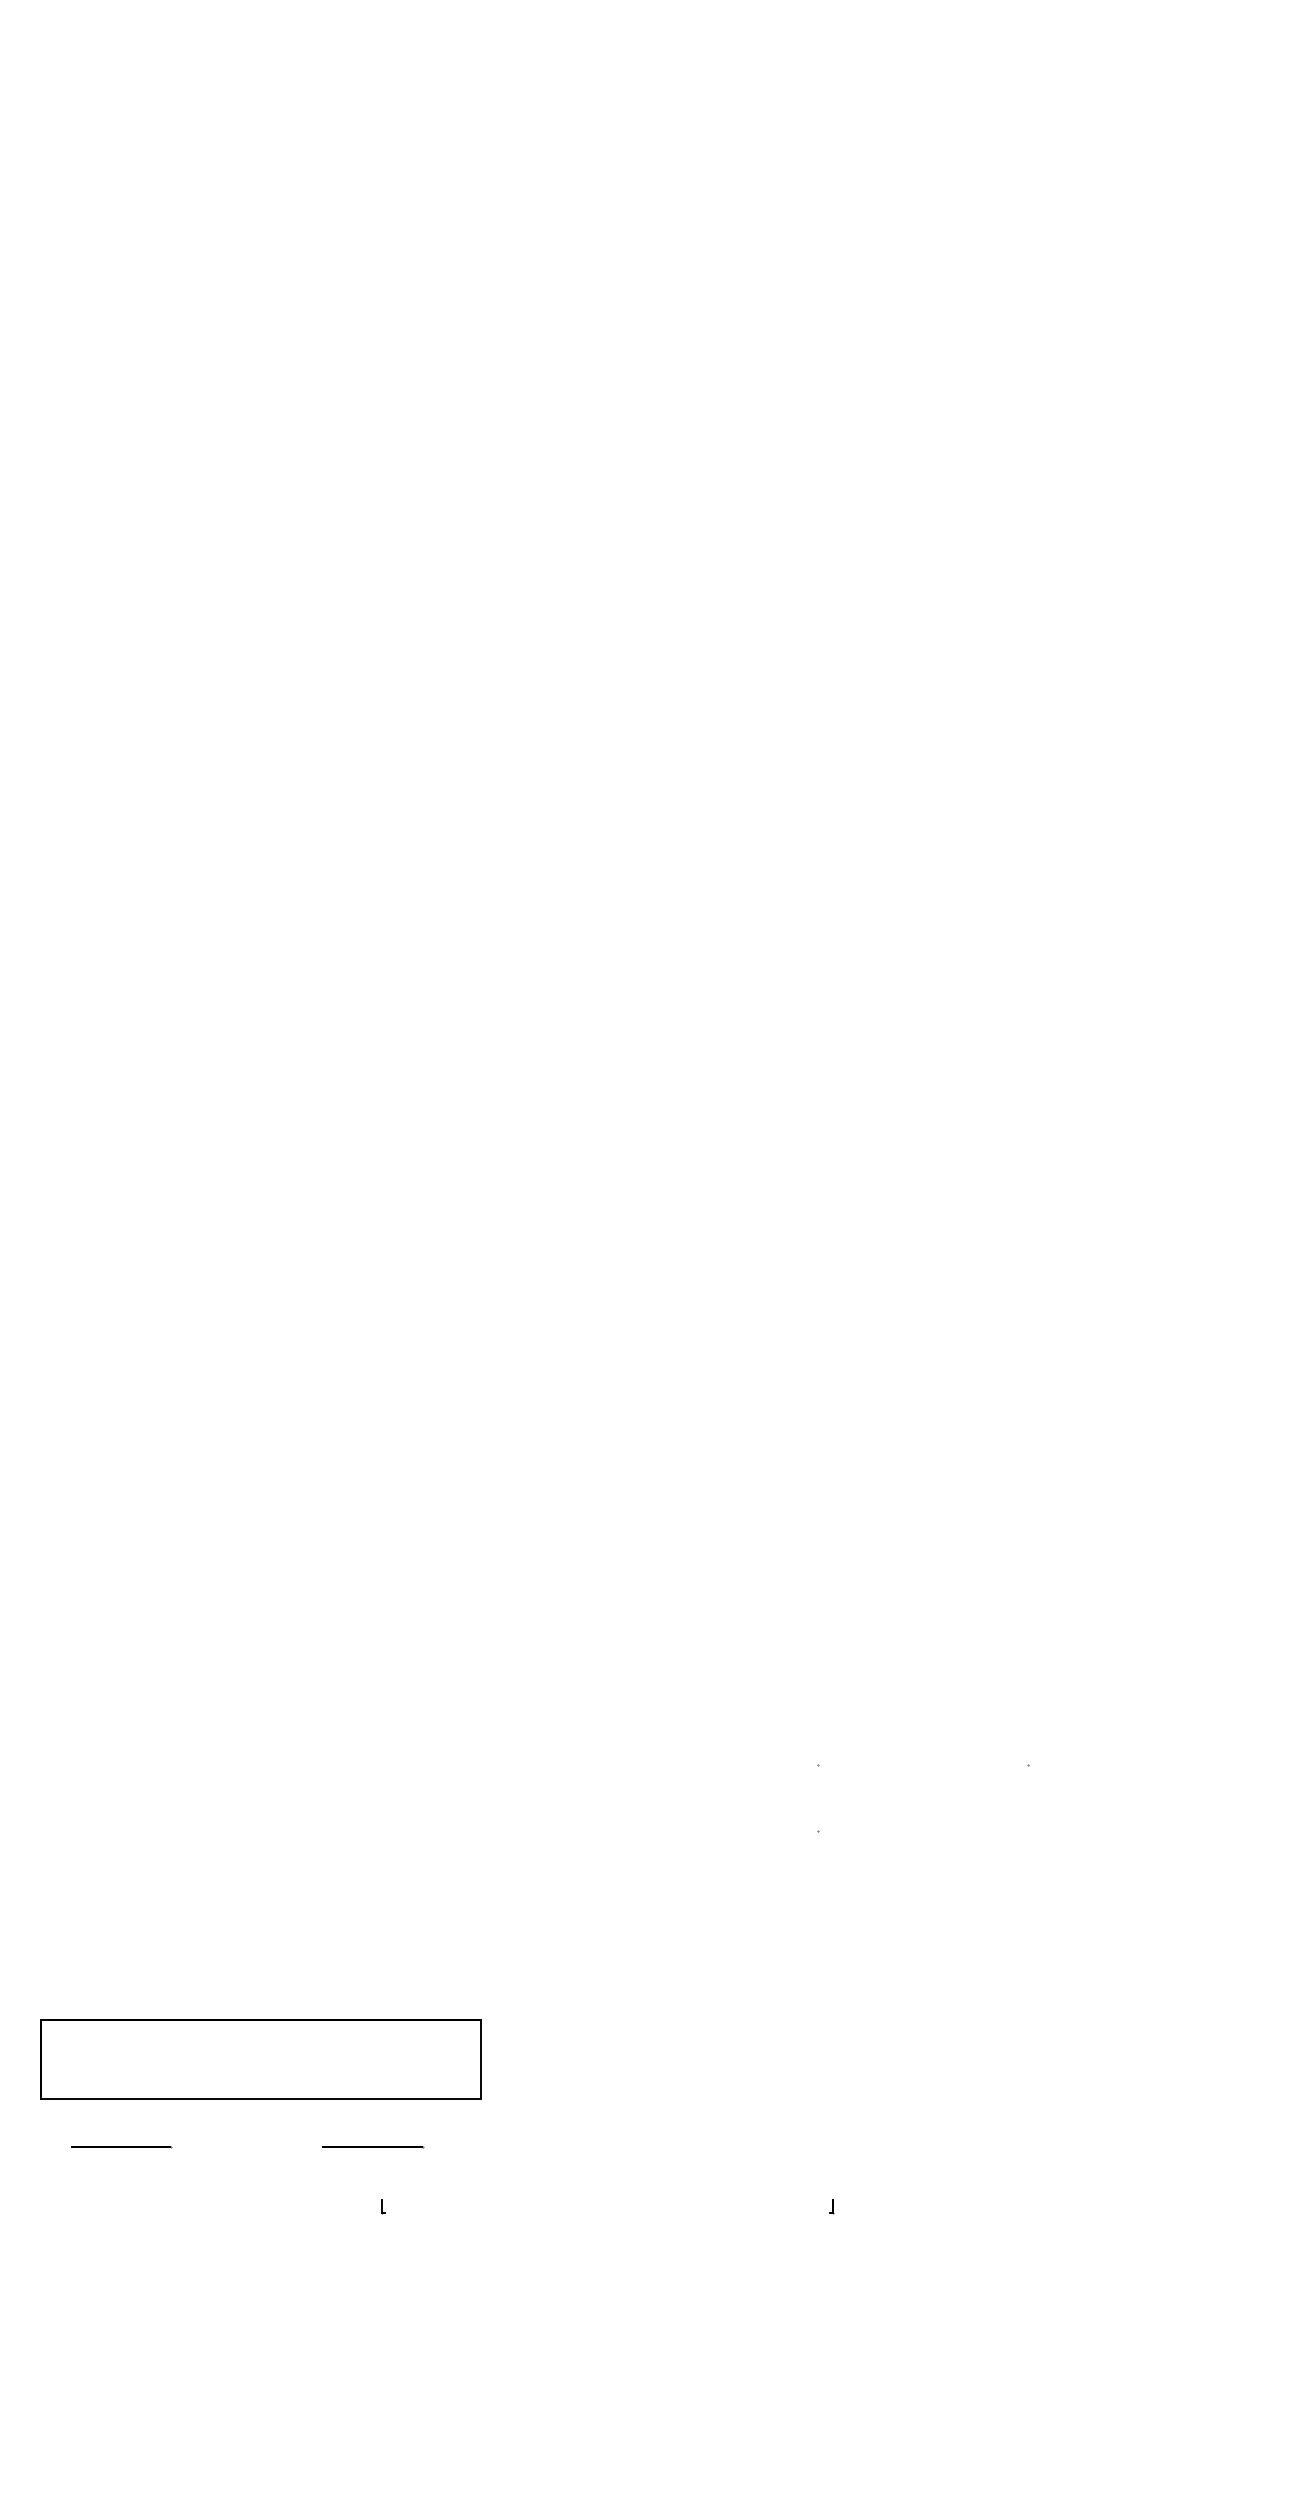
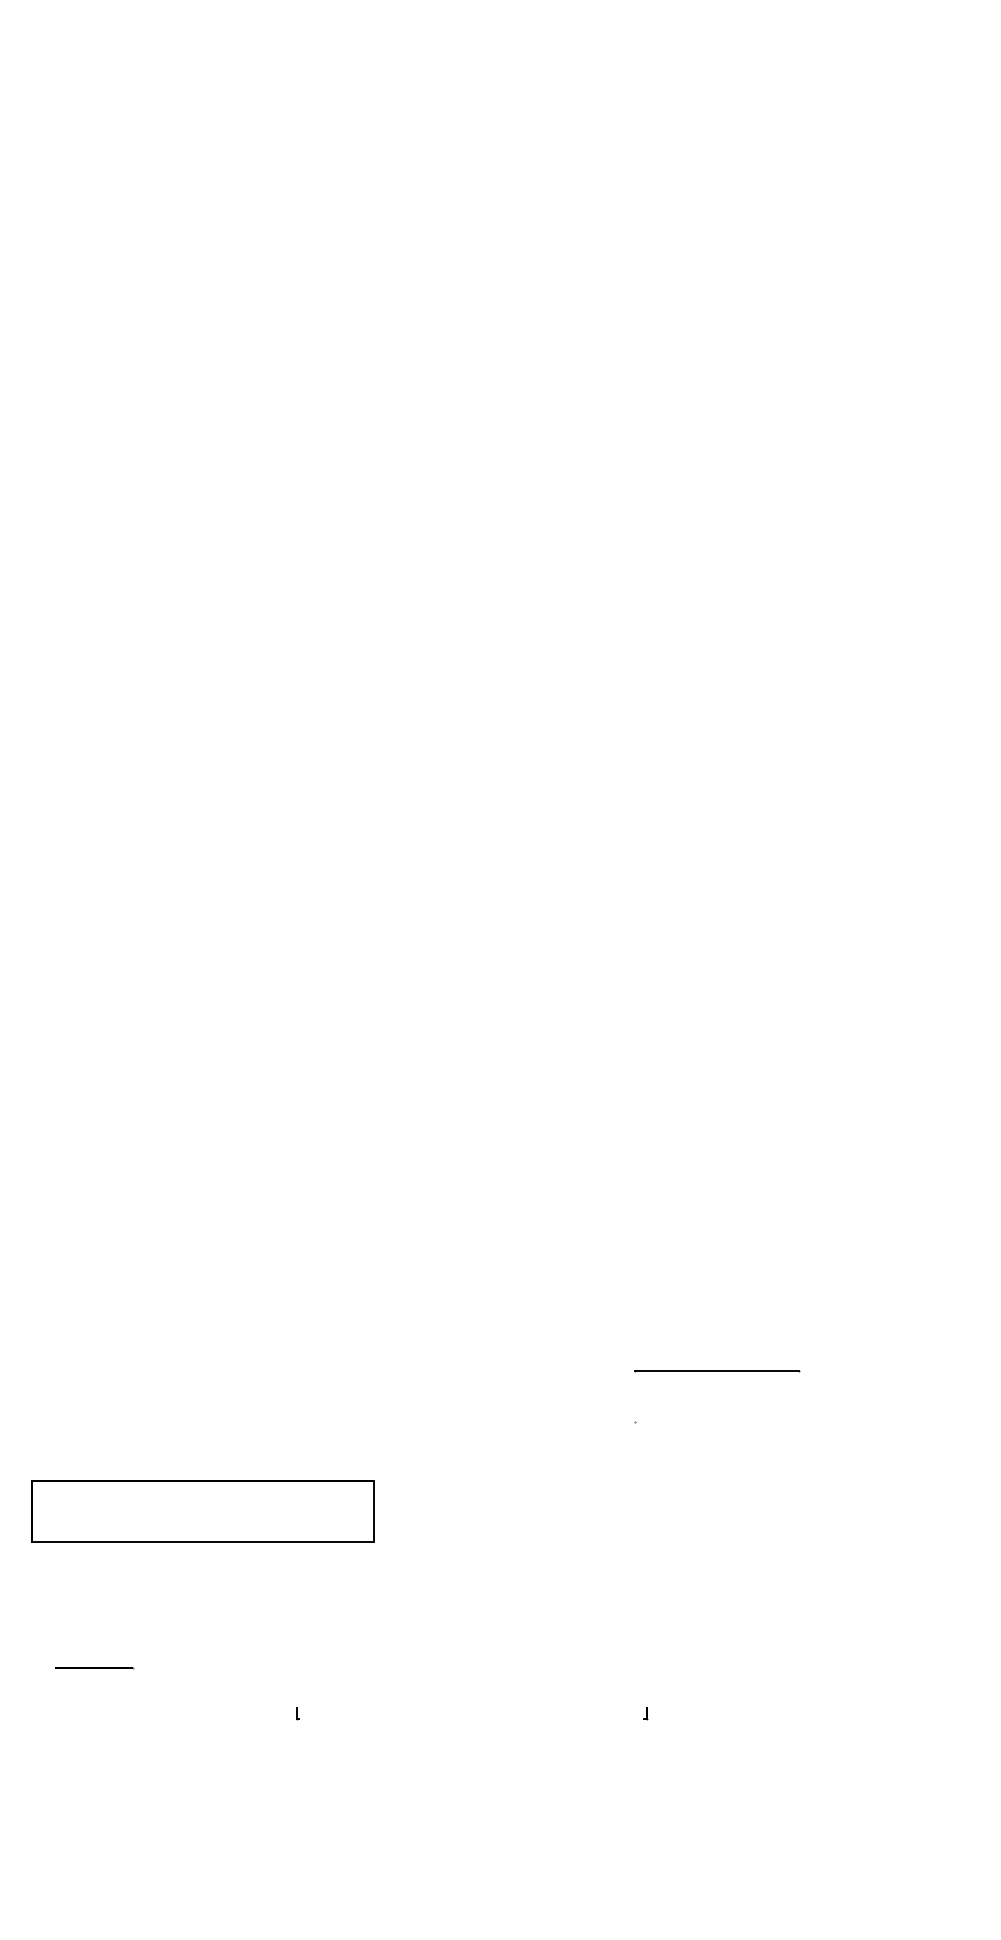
line: (922, 1764) -> (716, 1370), added
part: (260, 2059) -> (202, 1511), moved
line: (372, 2148) -> (289, 1668), removed

